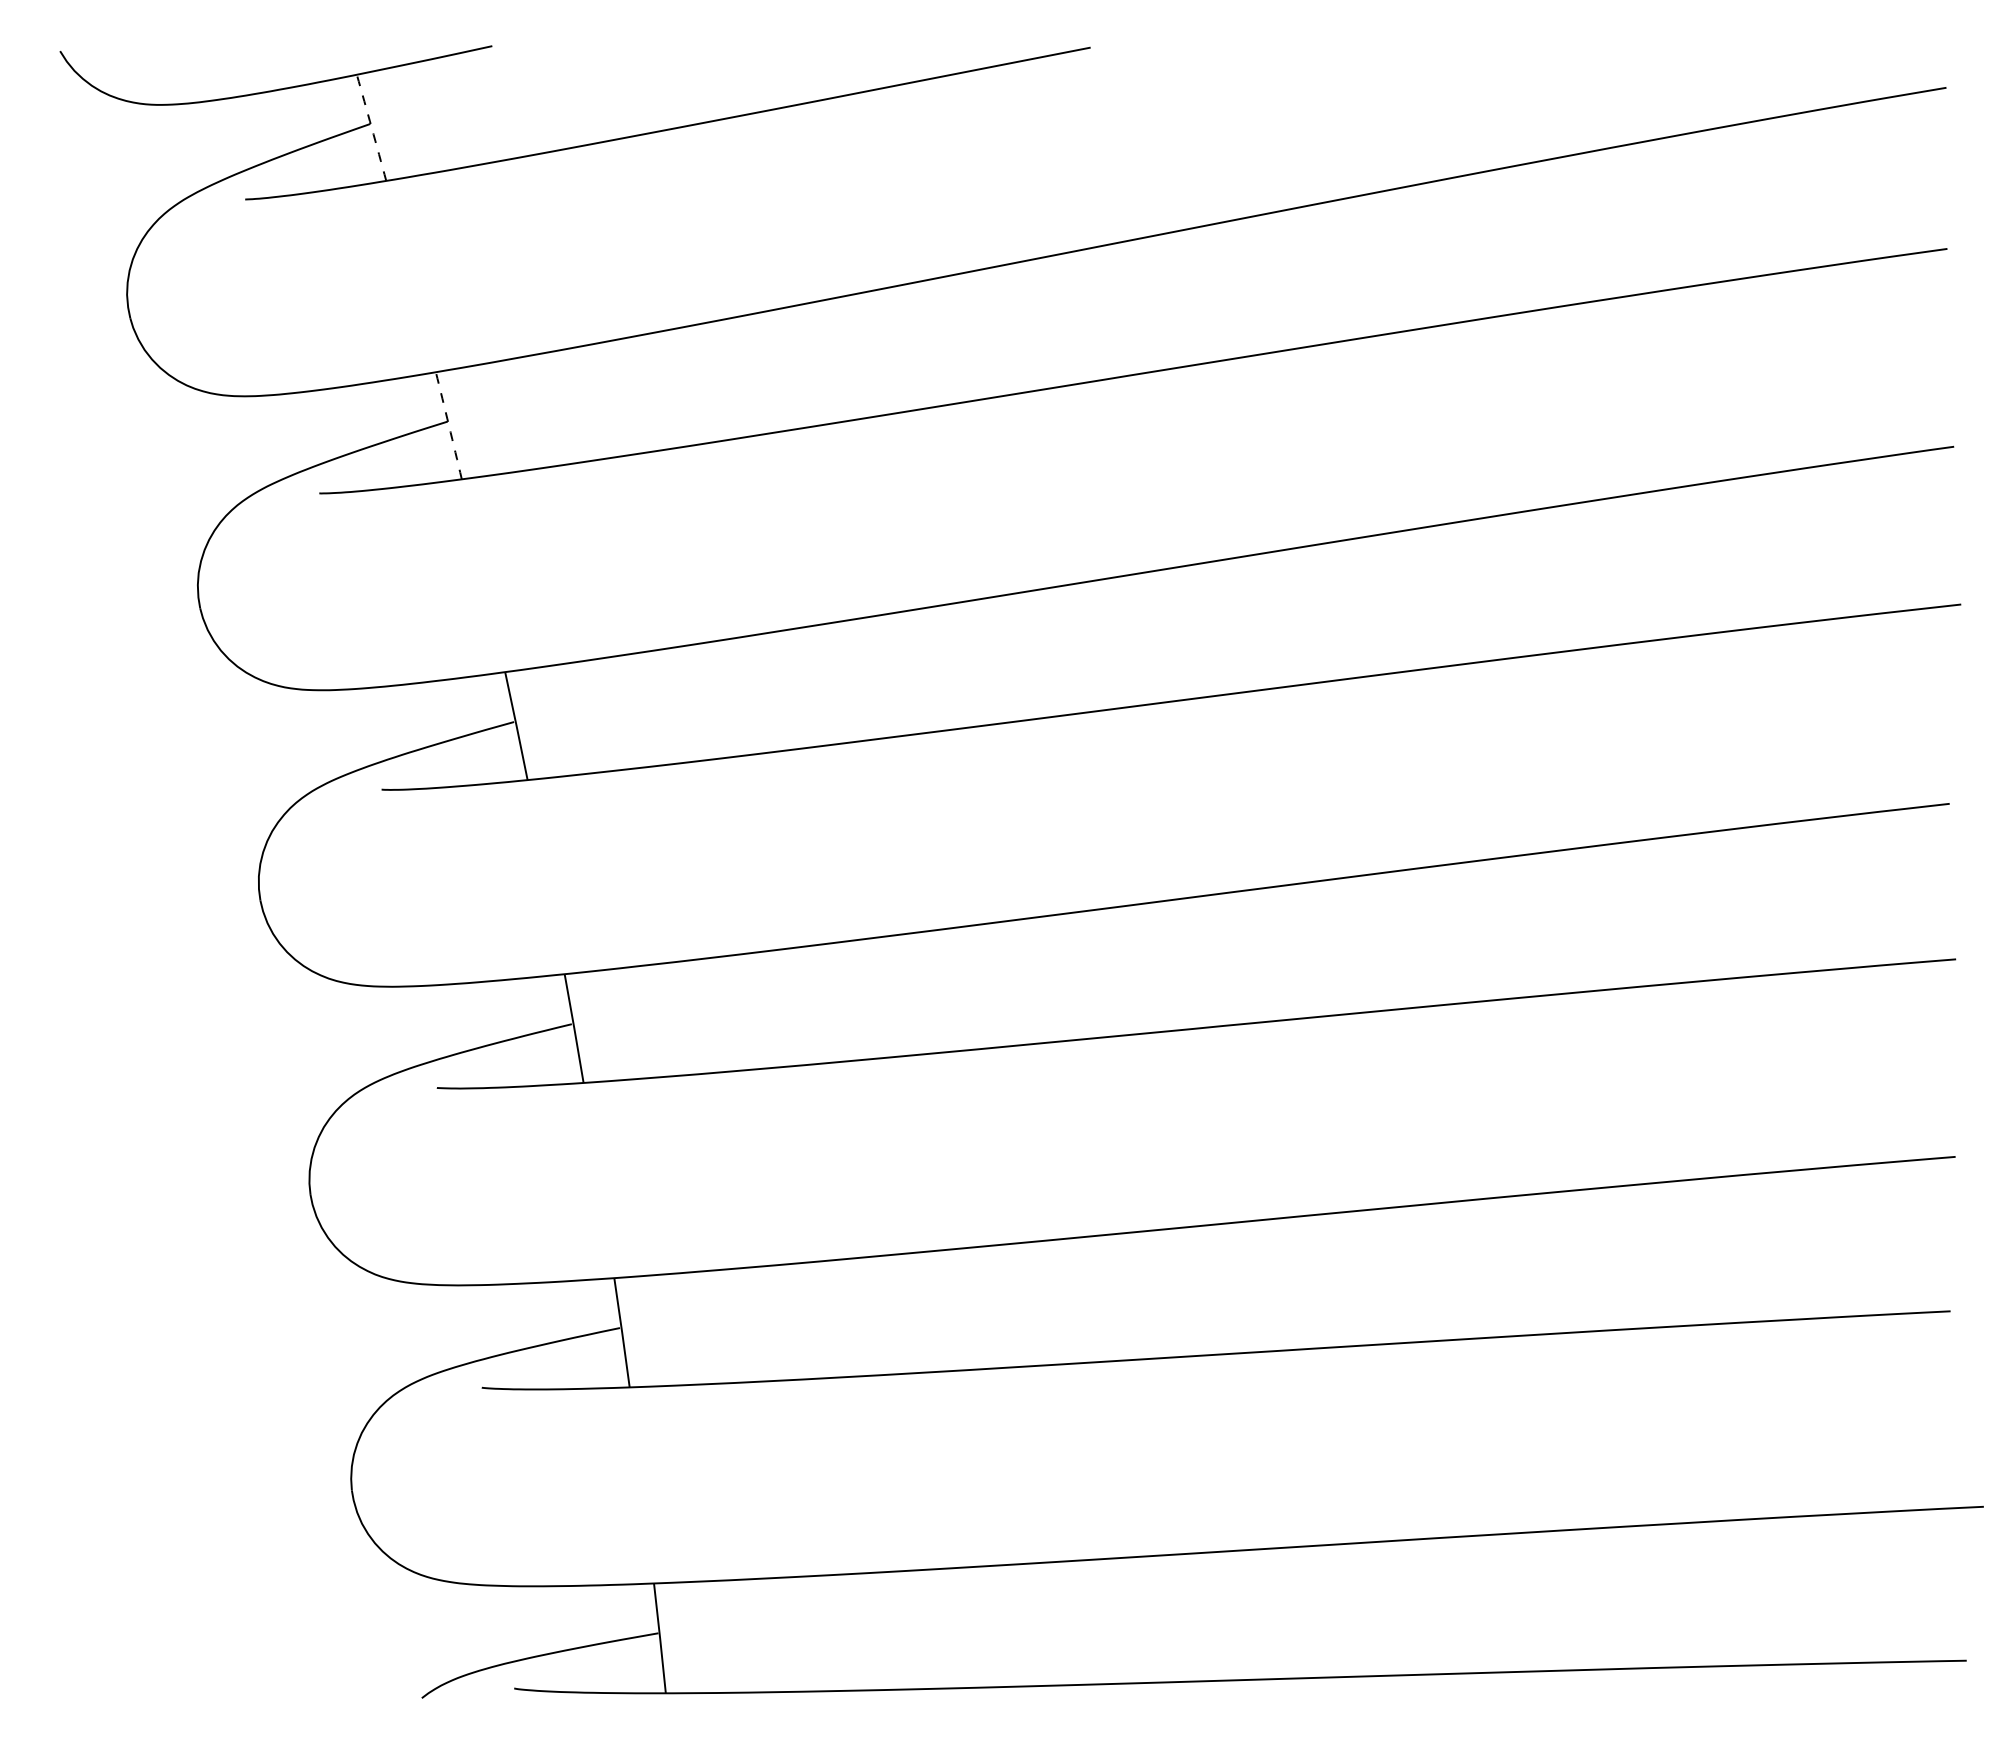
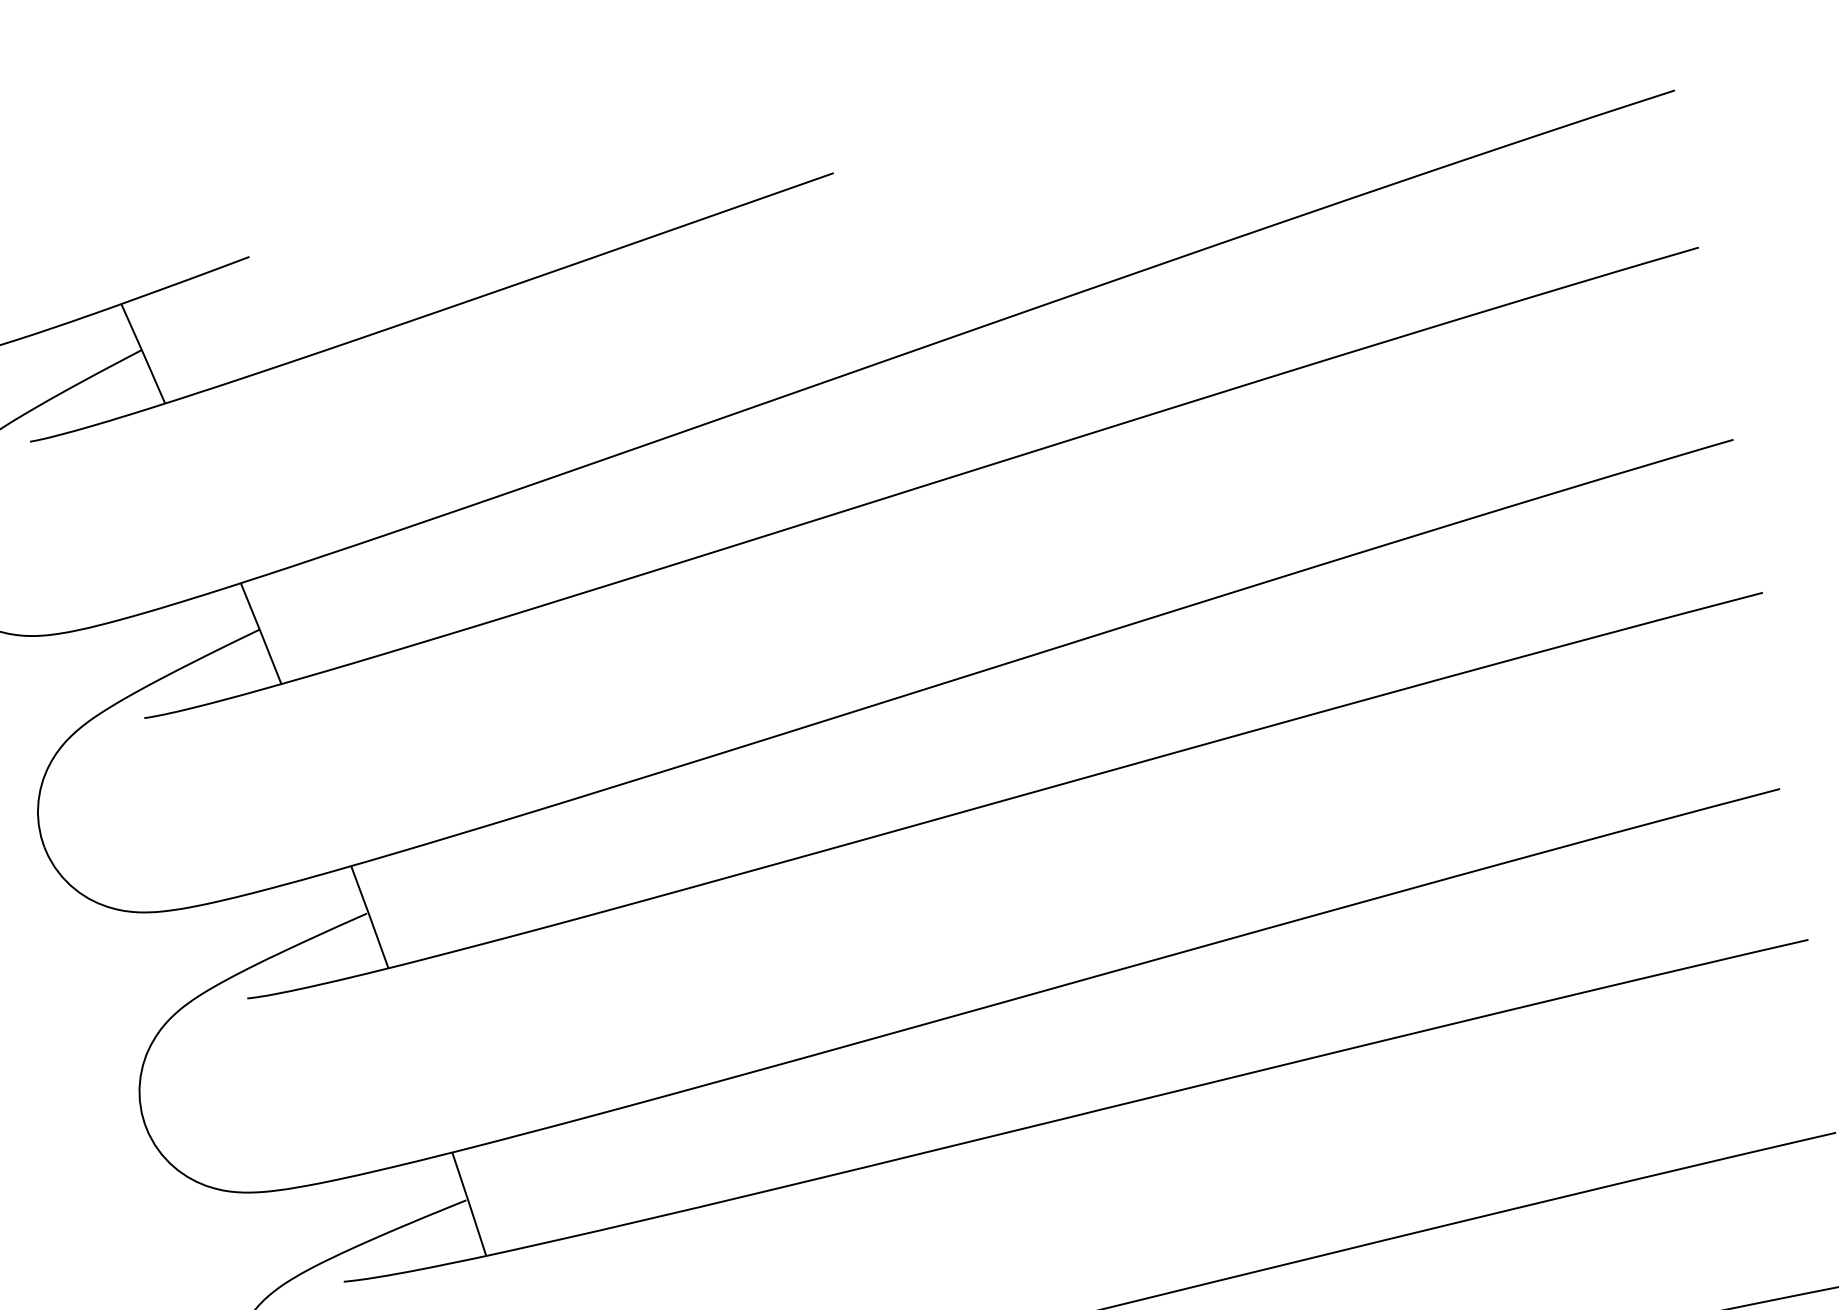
arc: (371, 127) -> (143, 353), dashed -> solid
arc: (449, 425) -> (261, 633), dashed -> solid

